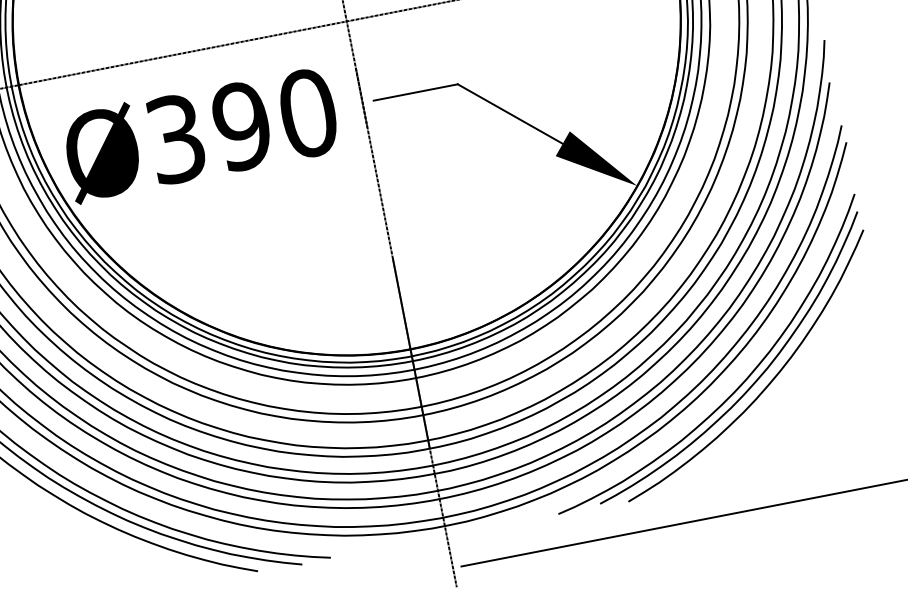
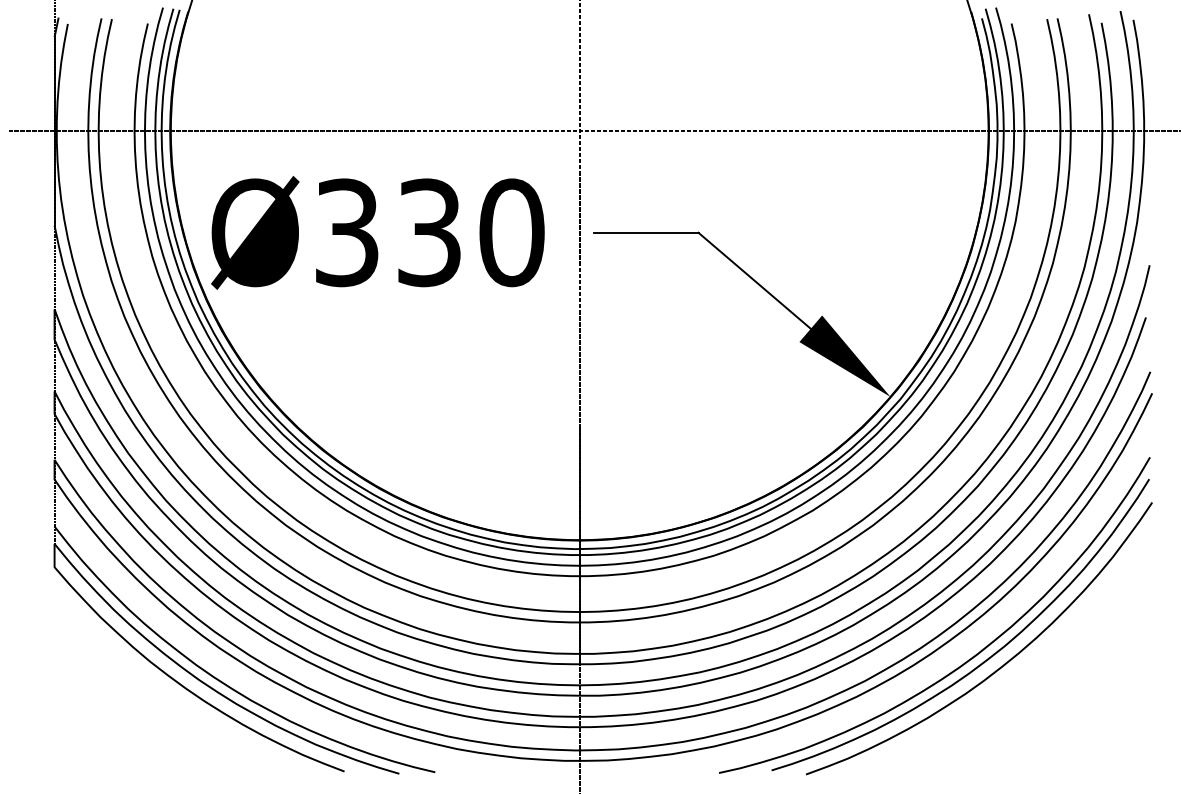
text: (241, 126) -> (428, 232), Ø390 -> Ø330

